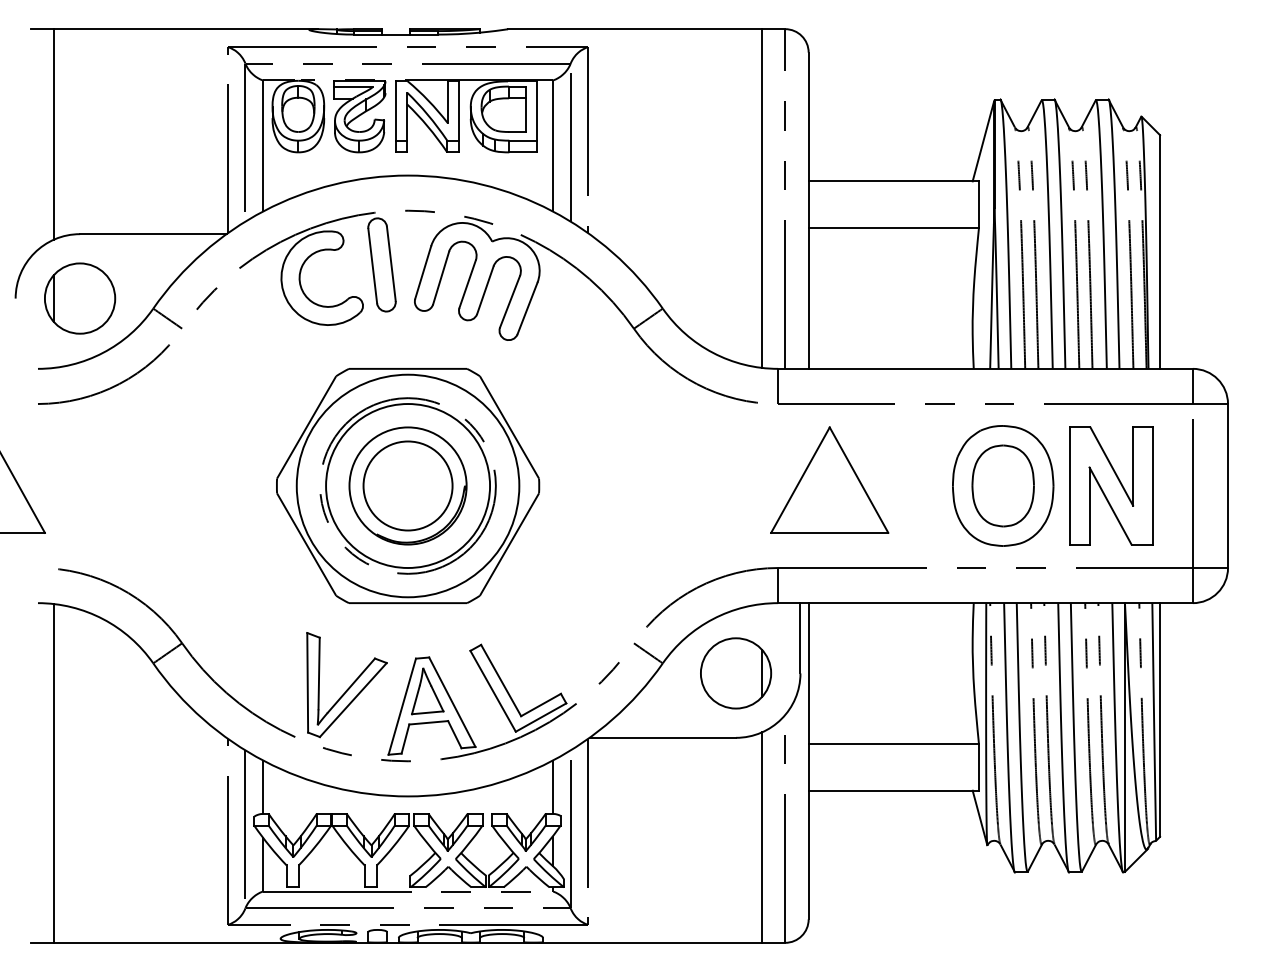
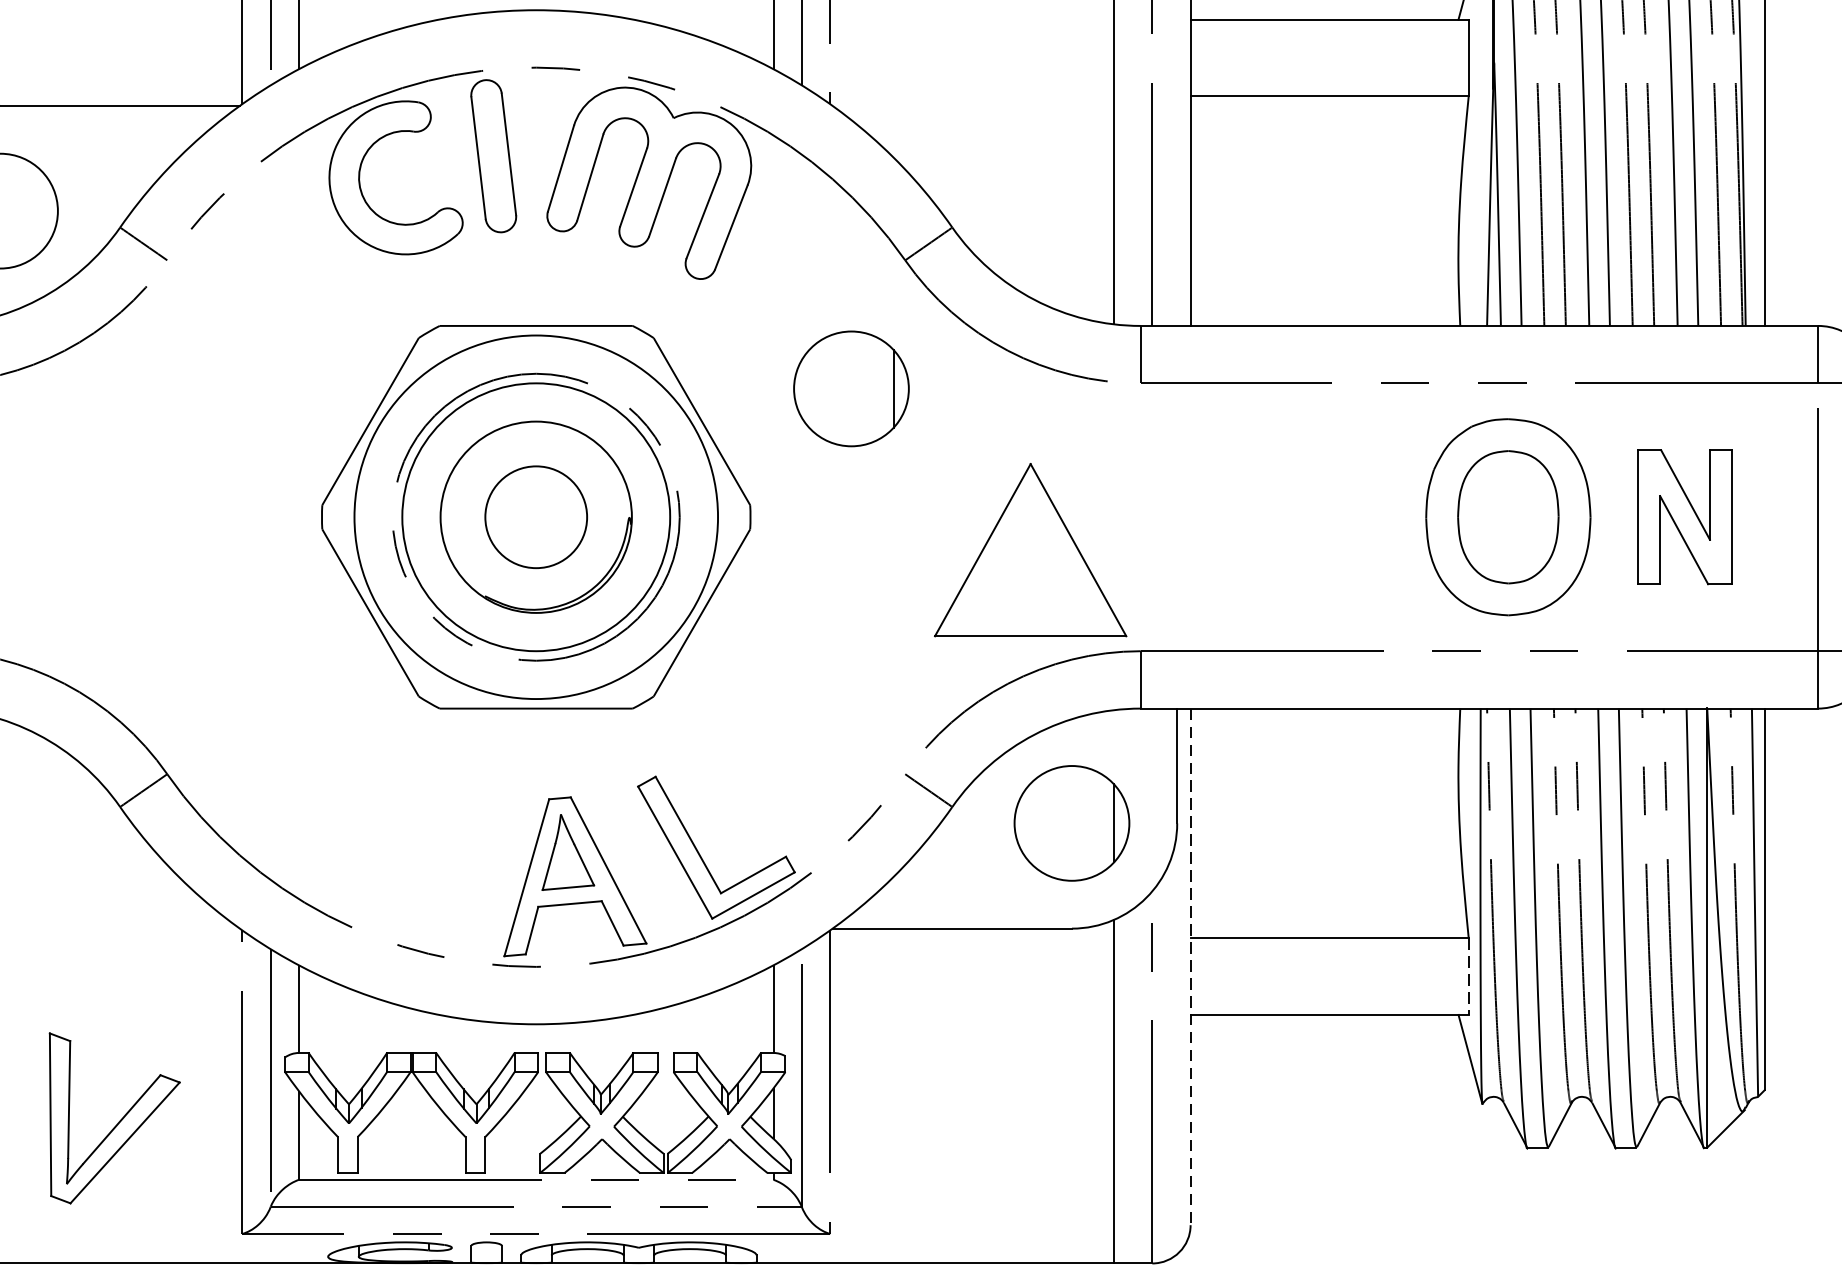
part: (601, 407) -> (852, 389), added
part: (829, 479) -> (1030, 549), moved
circle: (407, 485) -> (535, 516), size x0.7
part: (1111, 485) -> (1685, 516), size x0.7
part: (346, 685) -> (113, 1119), moved
line: (808, 761) -> (1190, 967), solid -> dashed
line: (978, 767) -> (1468, 977), solid -> dashed

